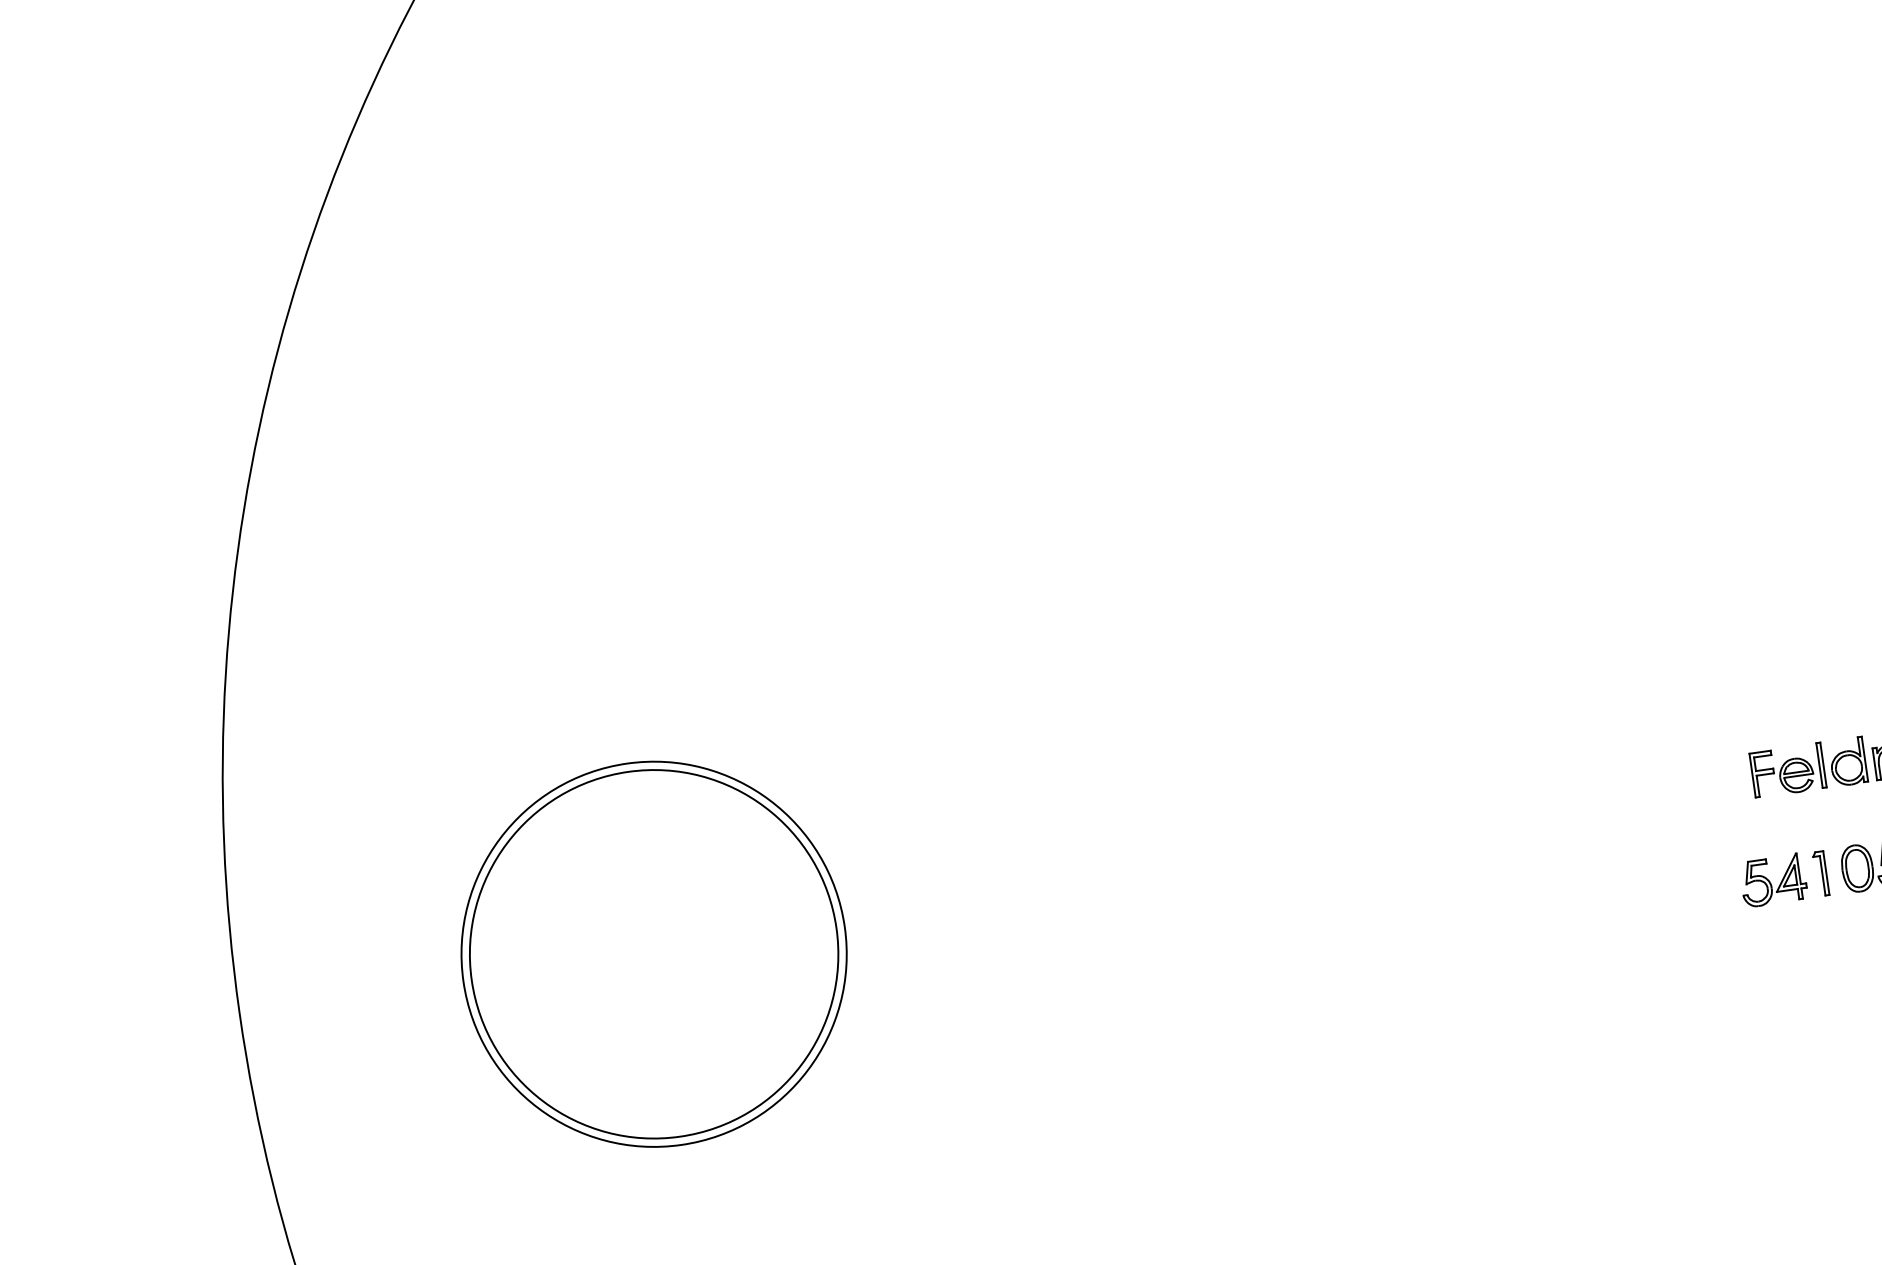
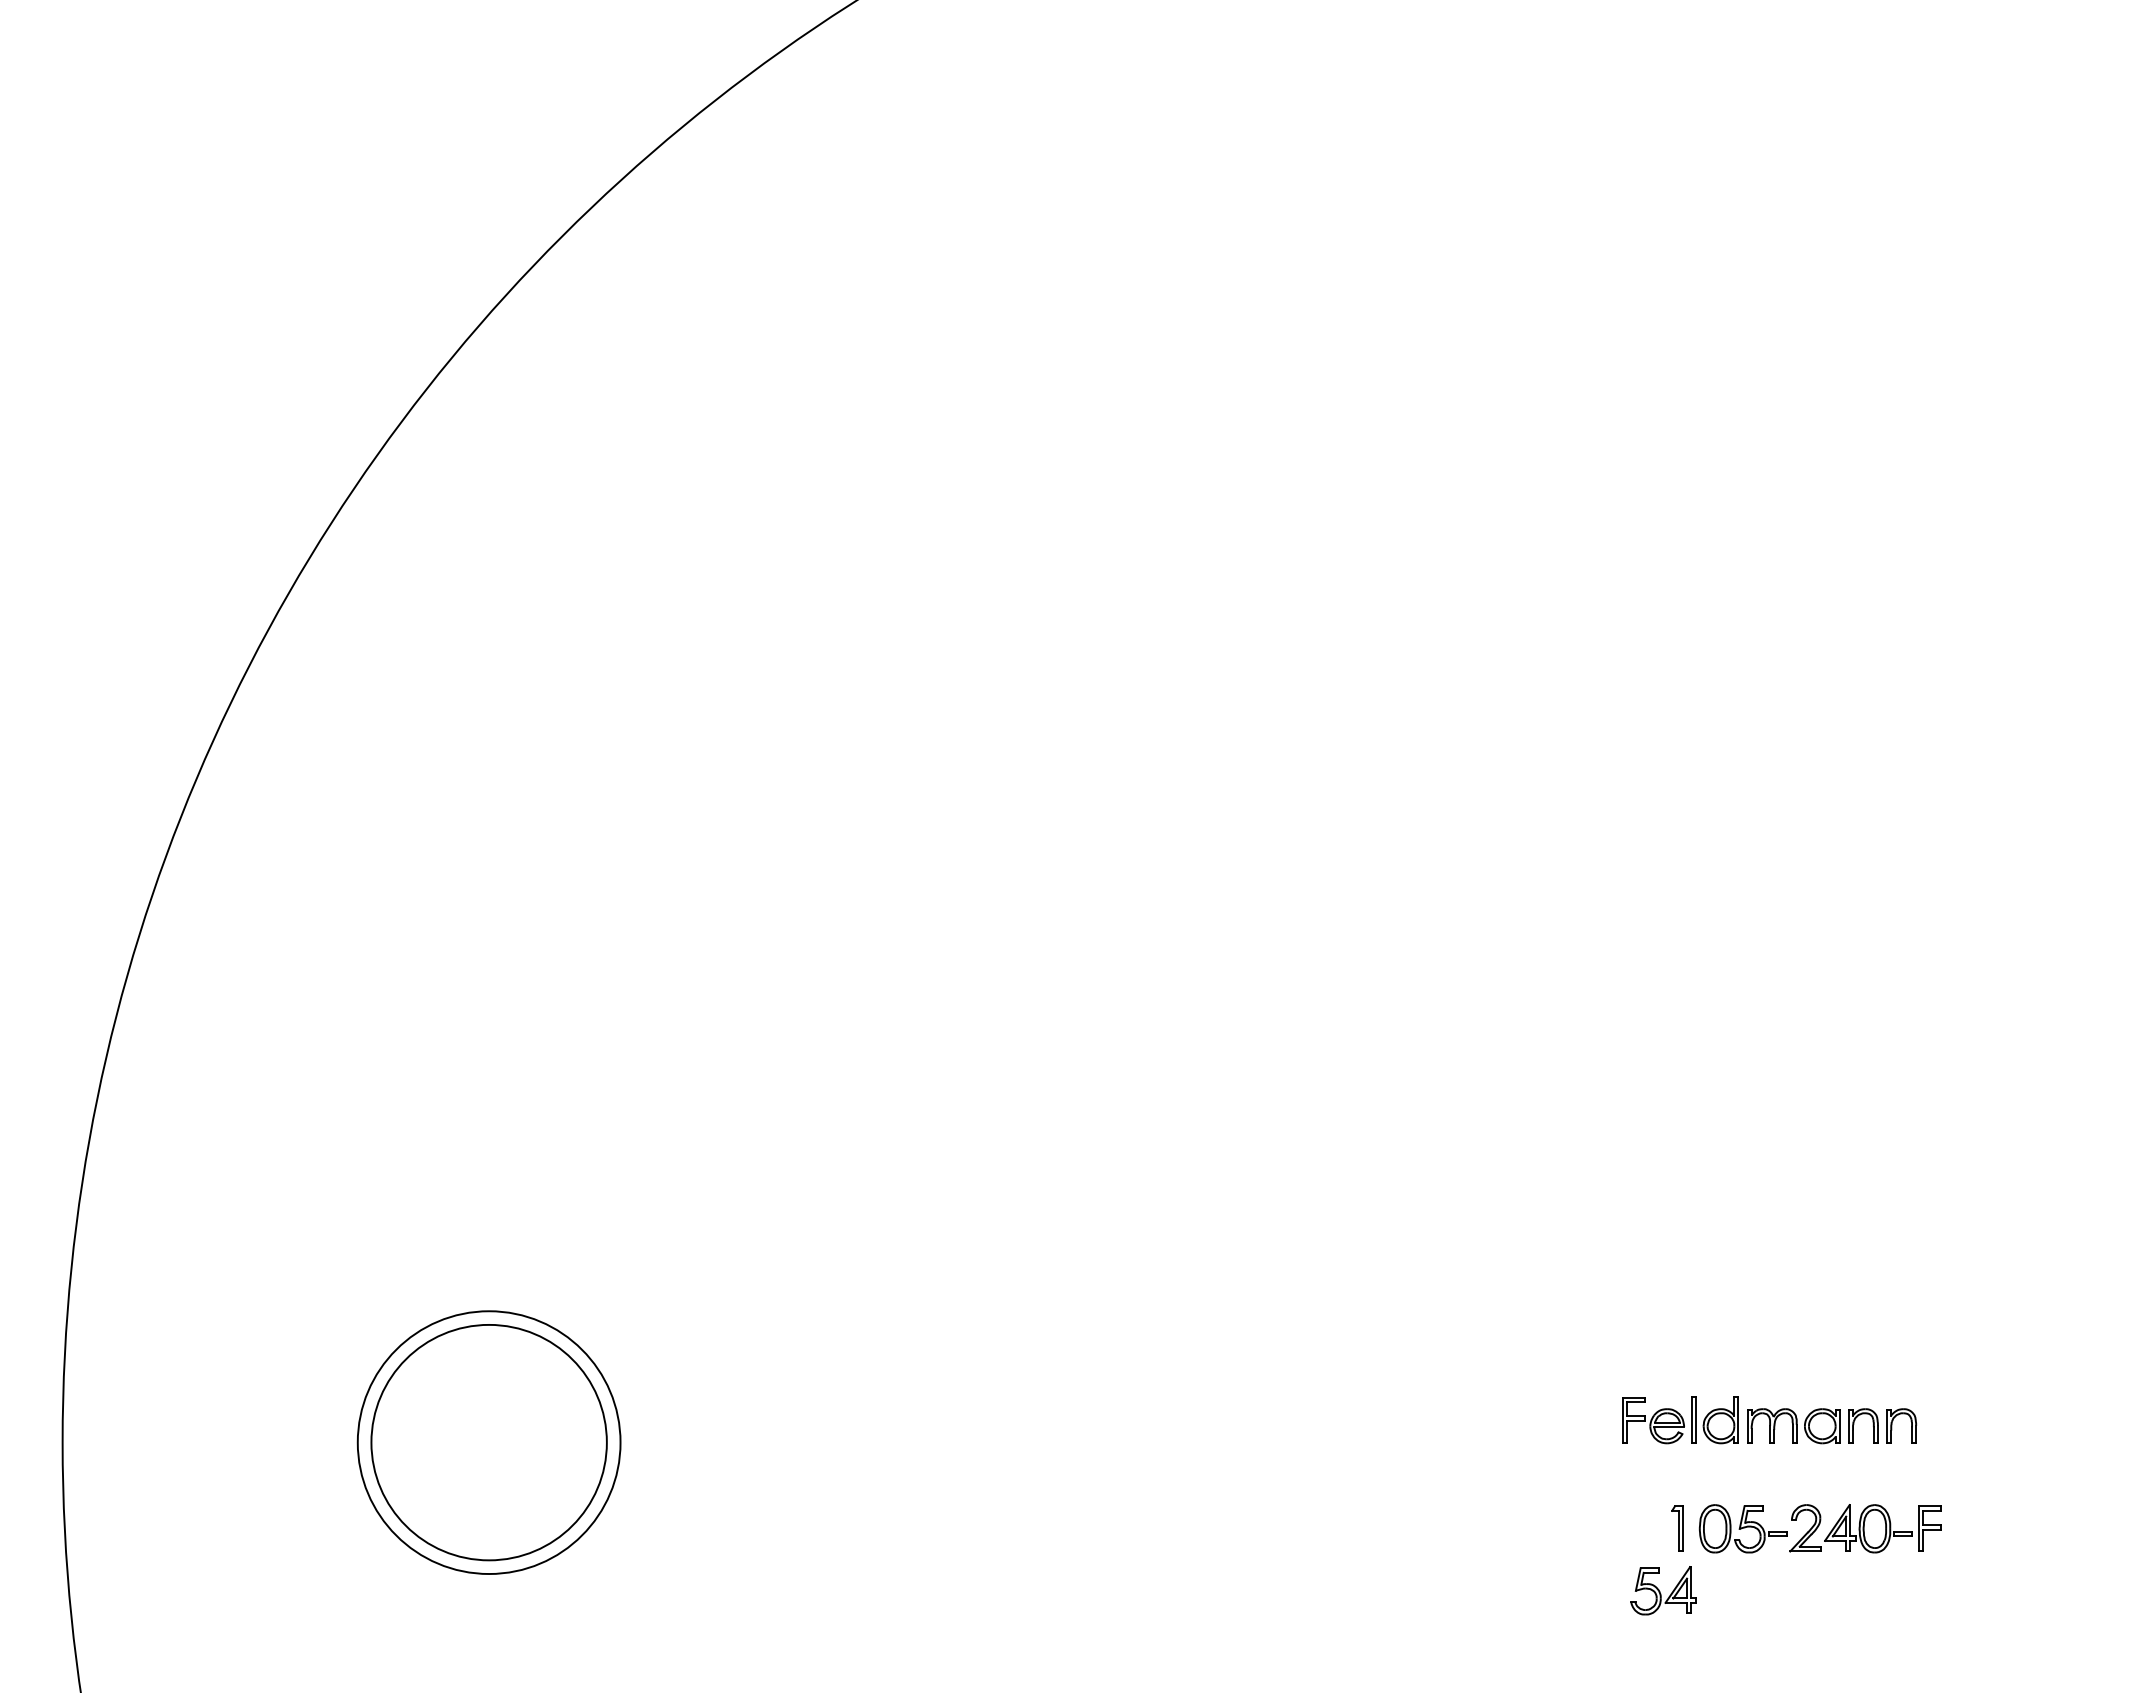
part: (1773, 880) -> (1663, 1590), moved
circle: (653, 954) -> (488, 1442), size x0.6
circle: (653, 954) -> (488, 1442), size x0.7

